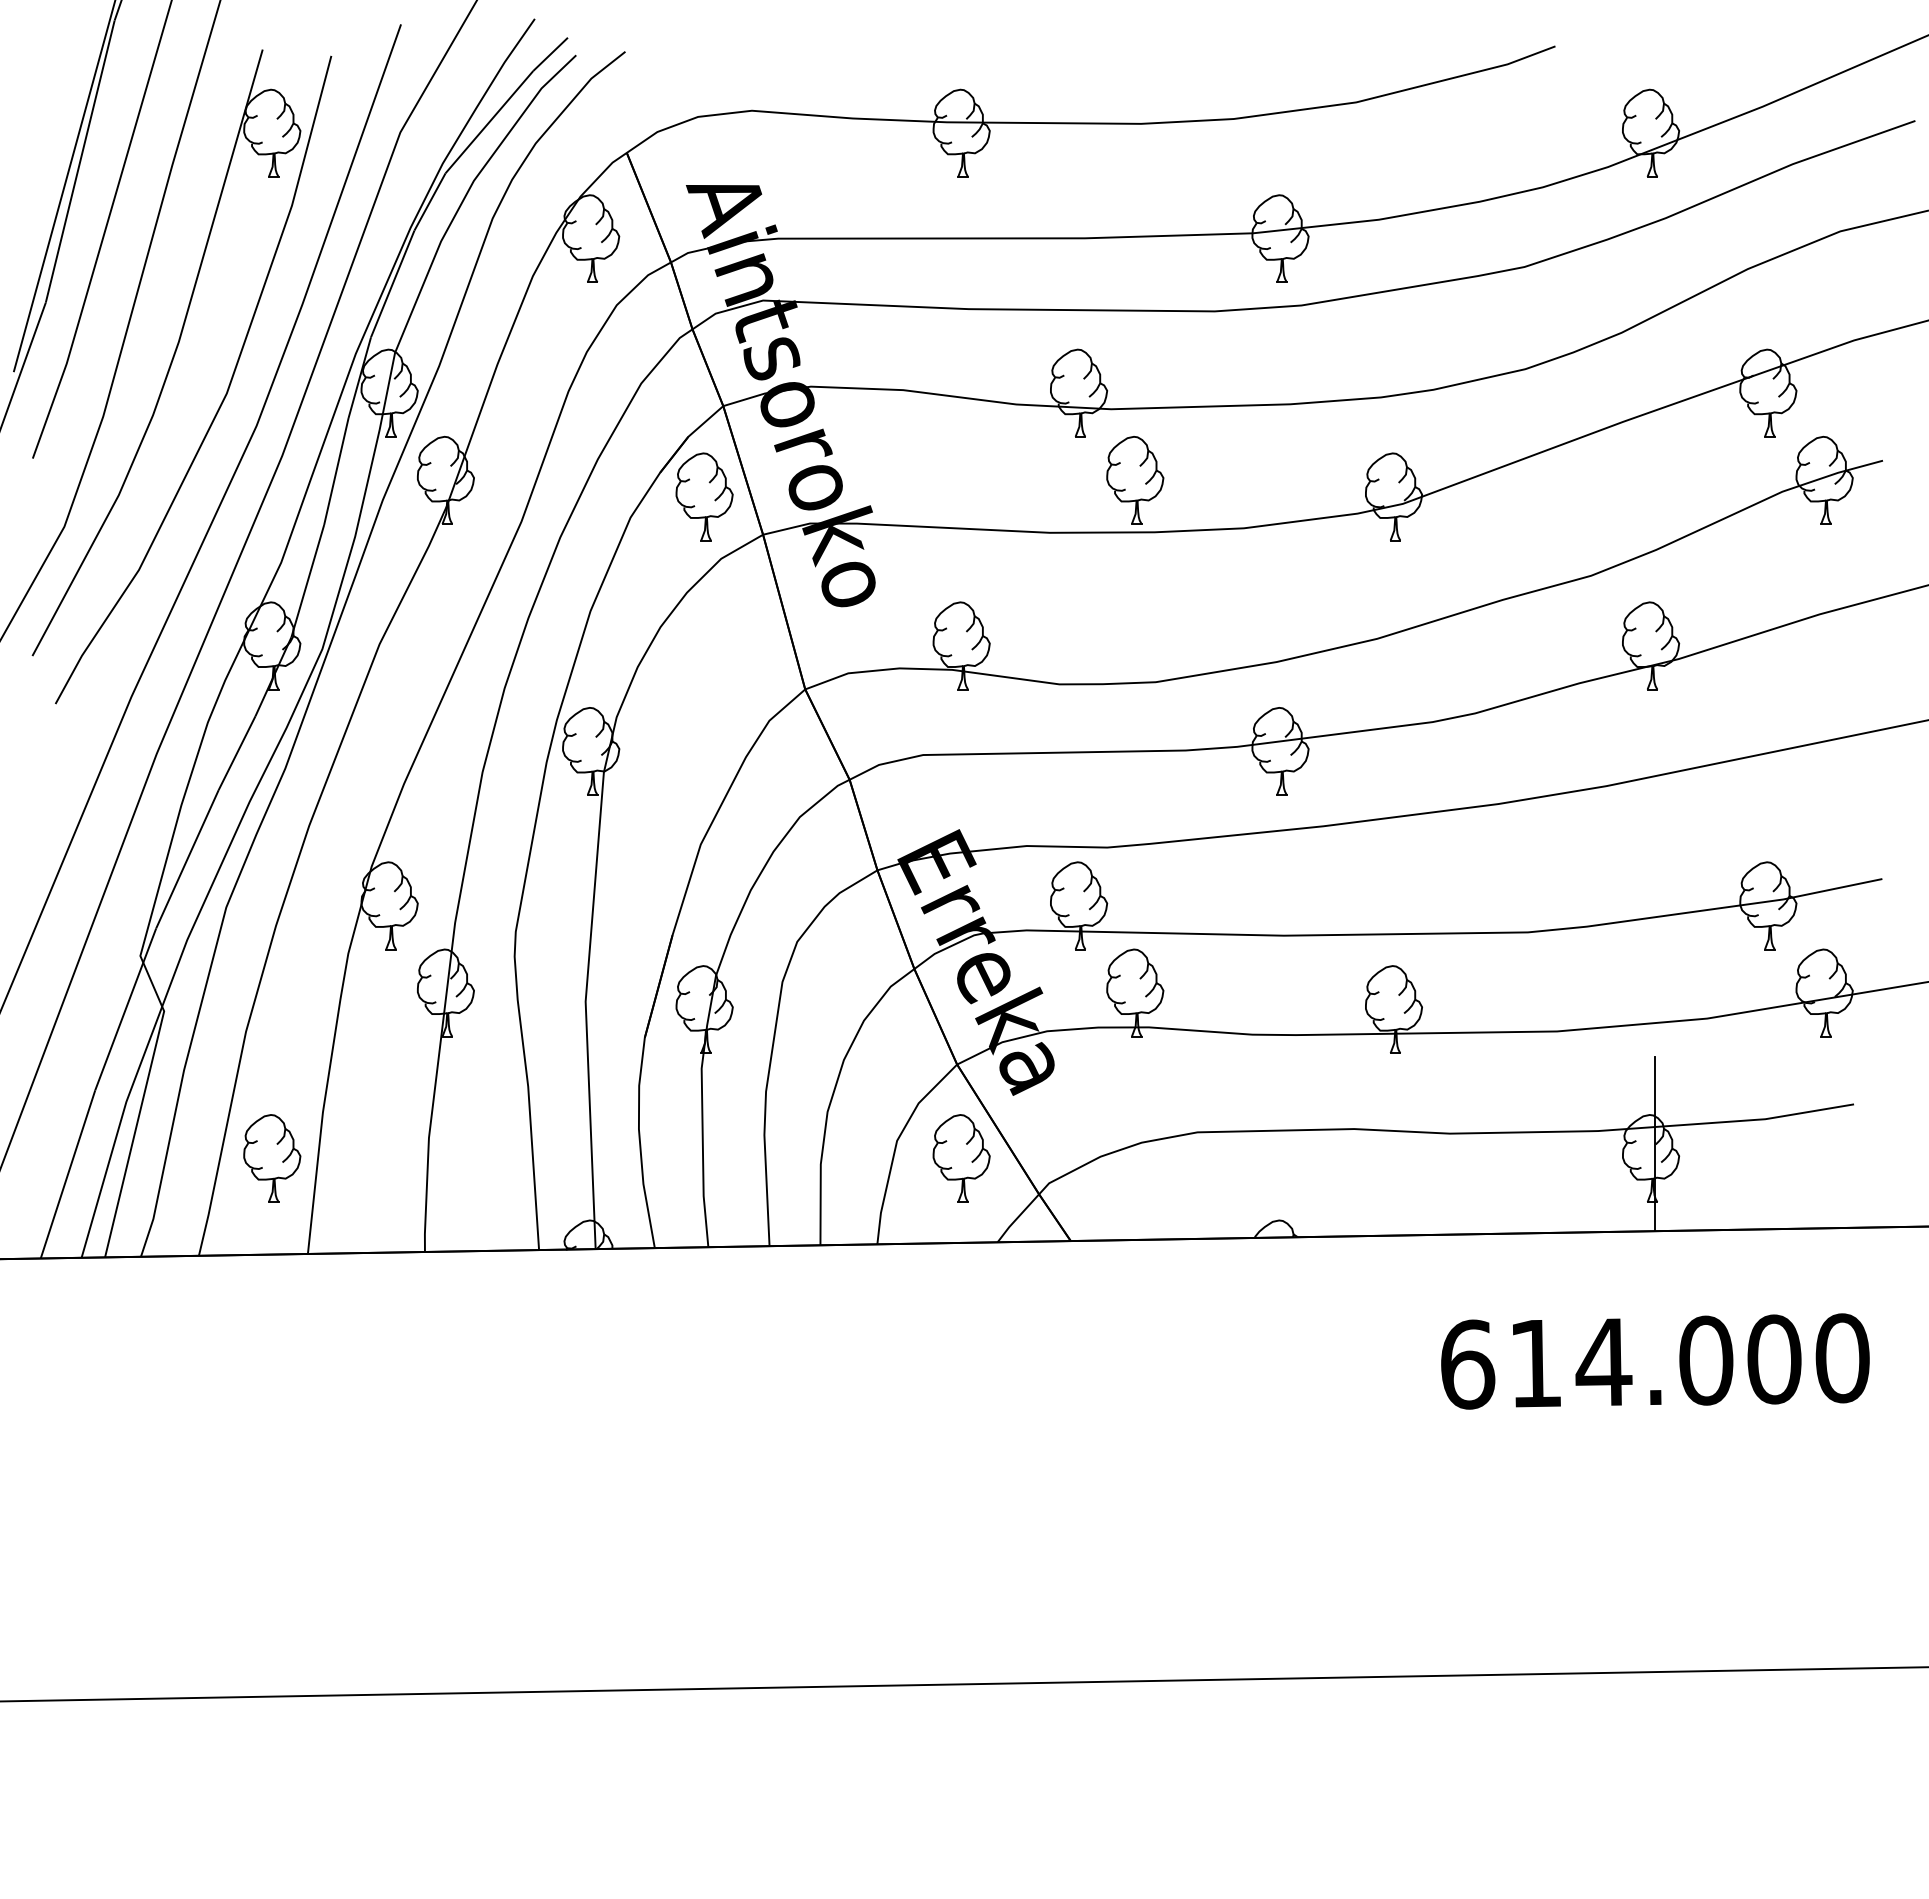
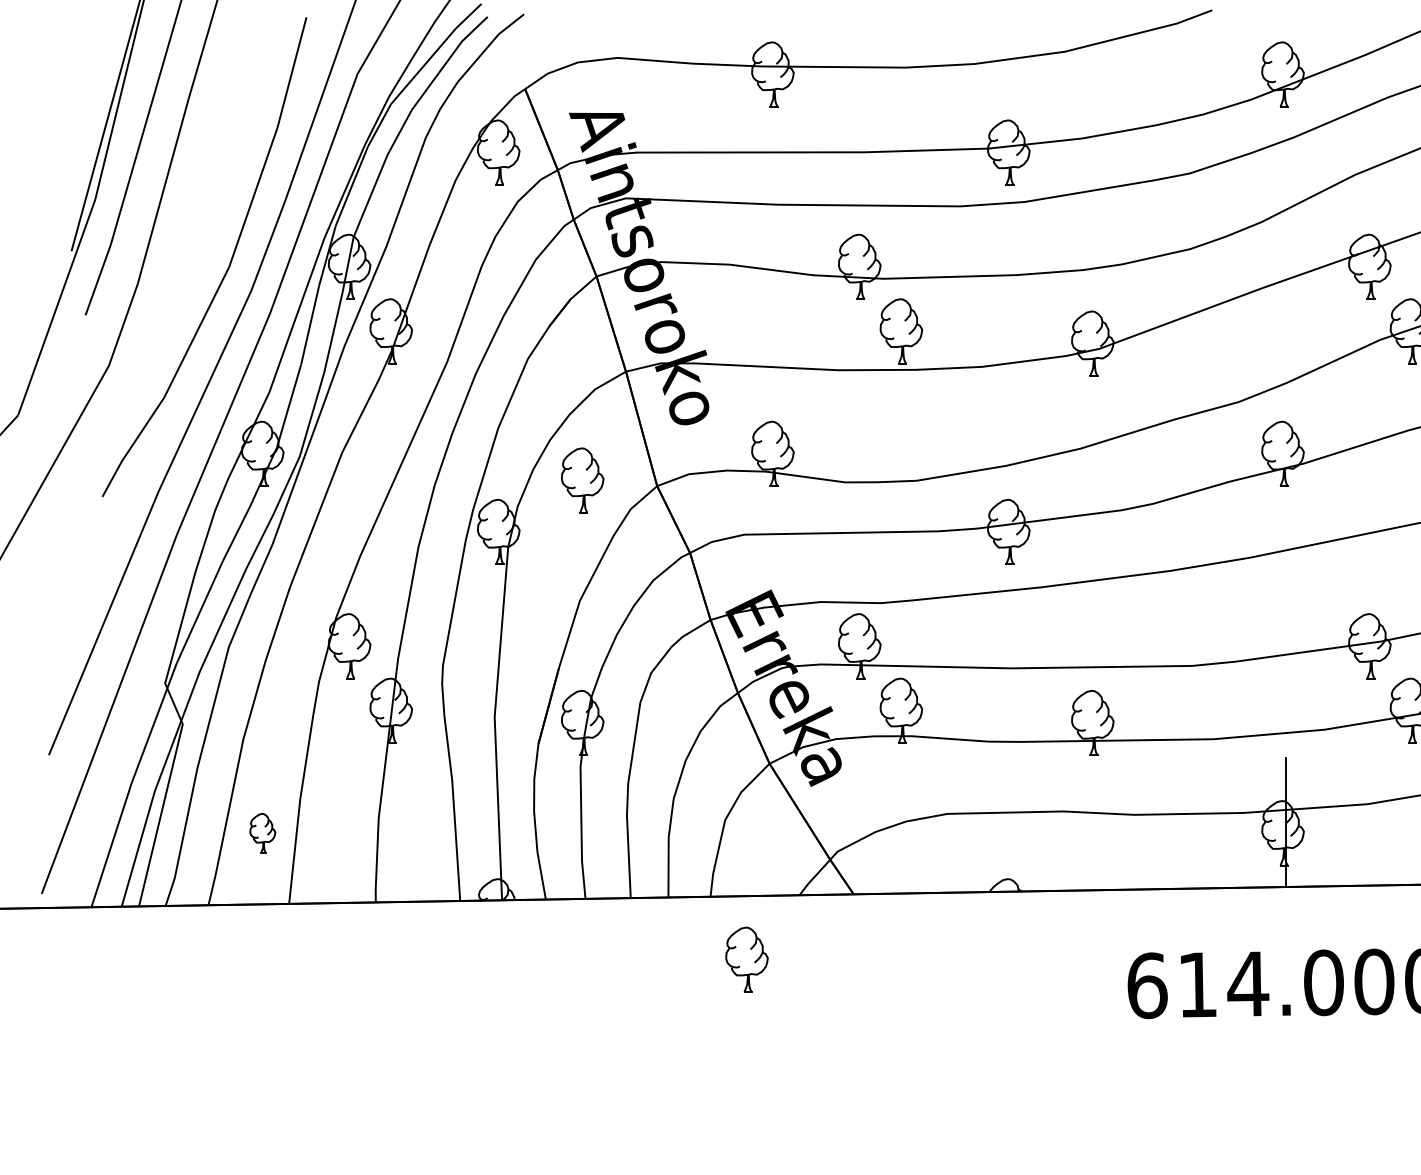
part: (173, 353) -> (189, 237), removed
part: (704, 496) -> (582, 480), moved
part: (272, 1158) -> (262, 833), size x0.6
part: (961, 1158) -> (746, 959), moved

